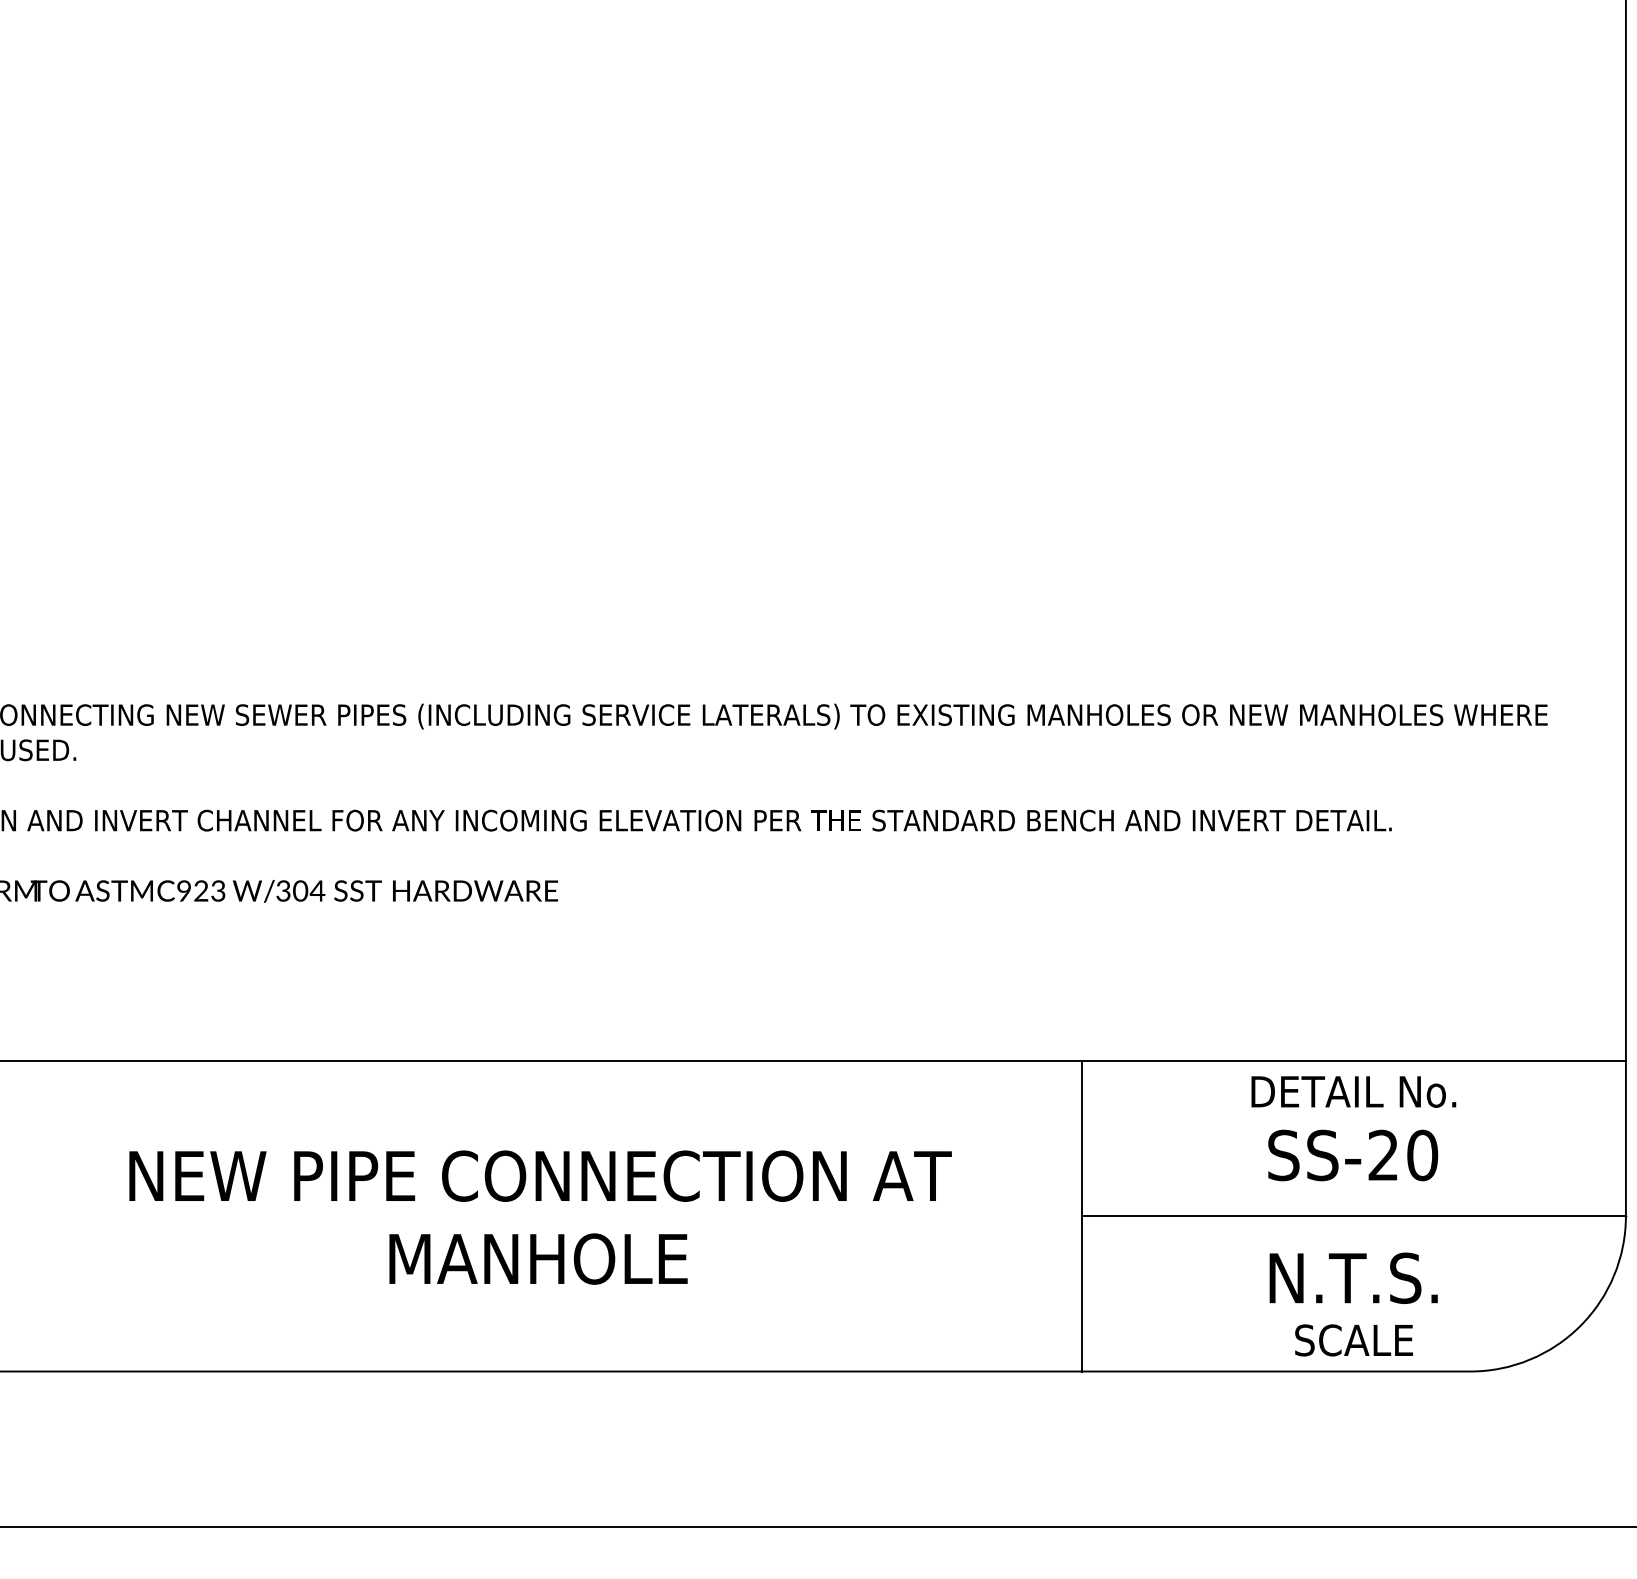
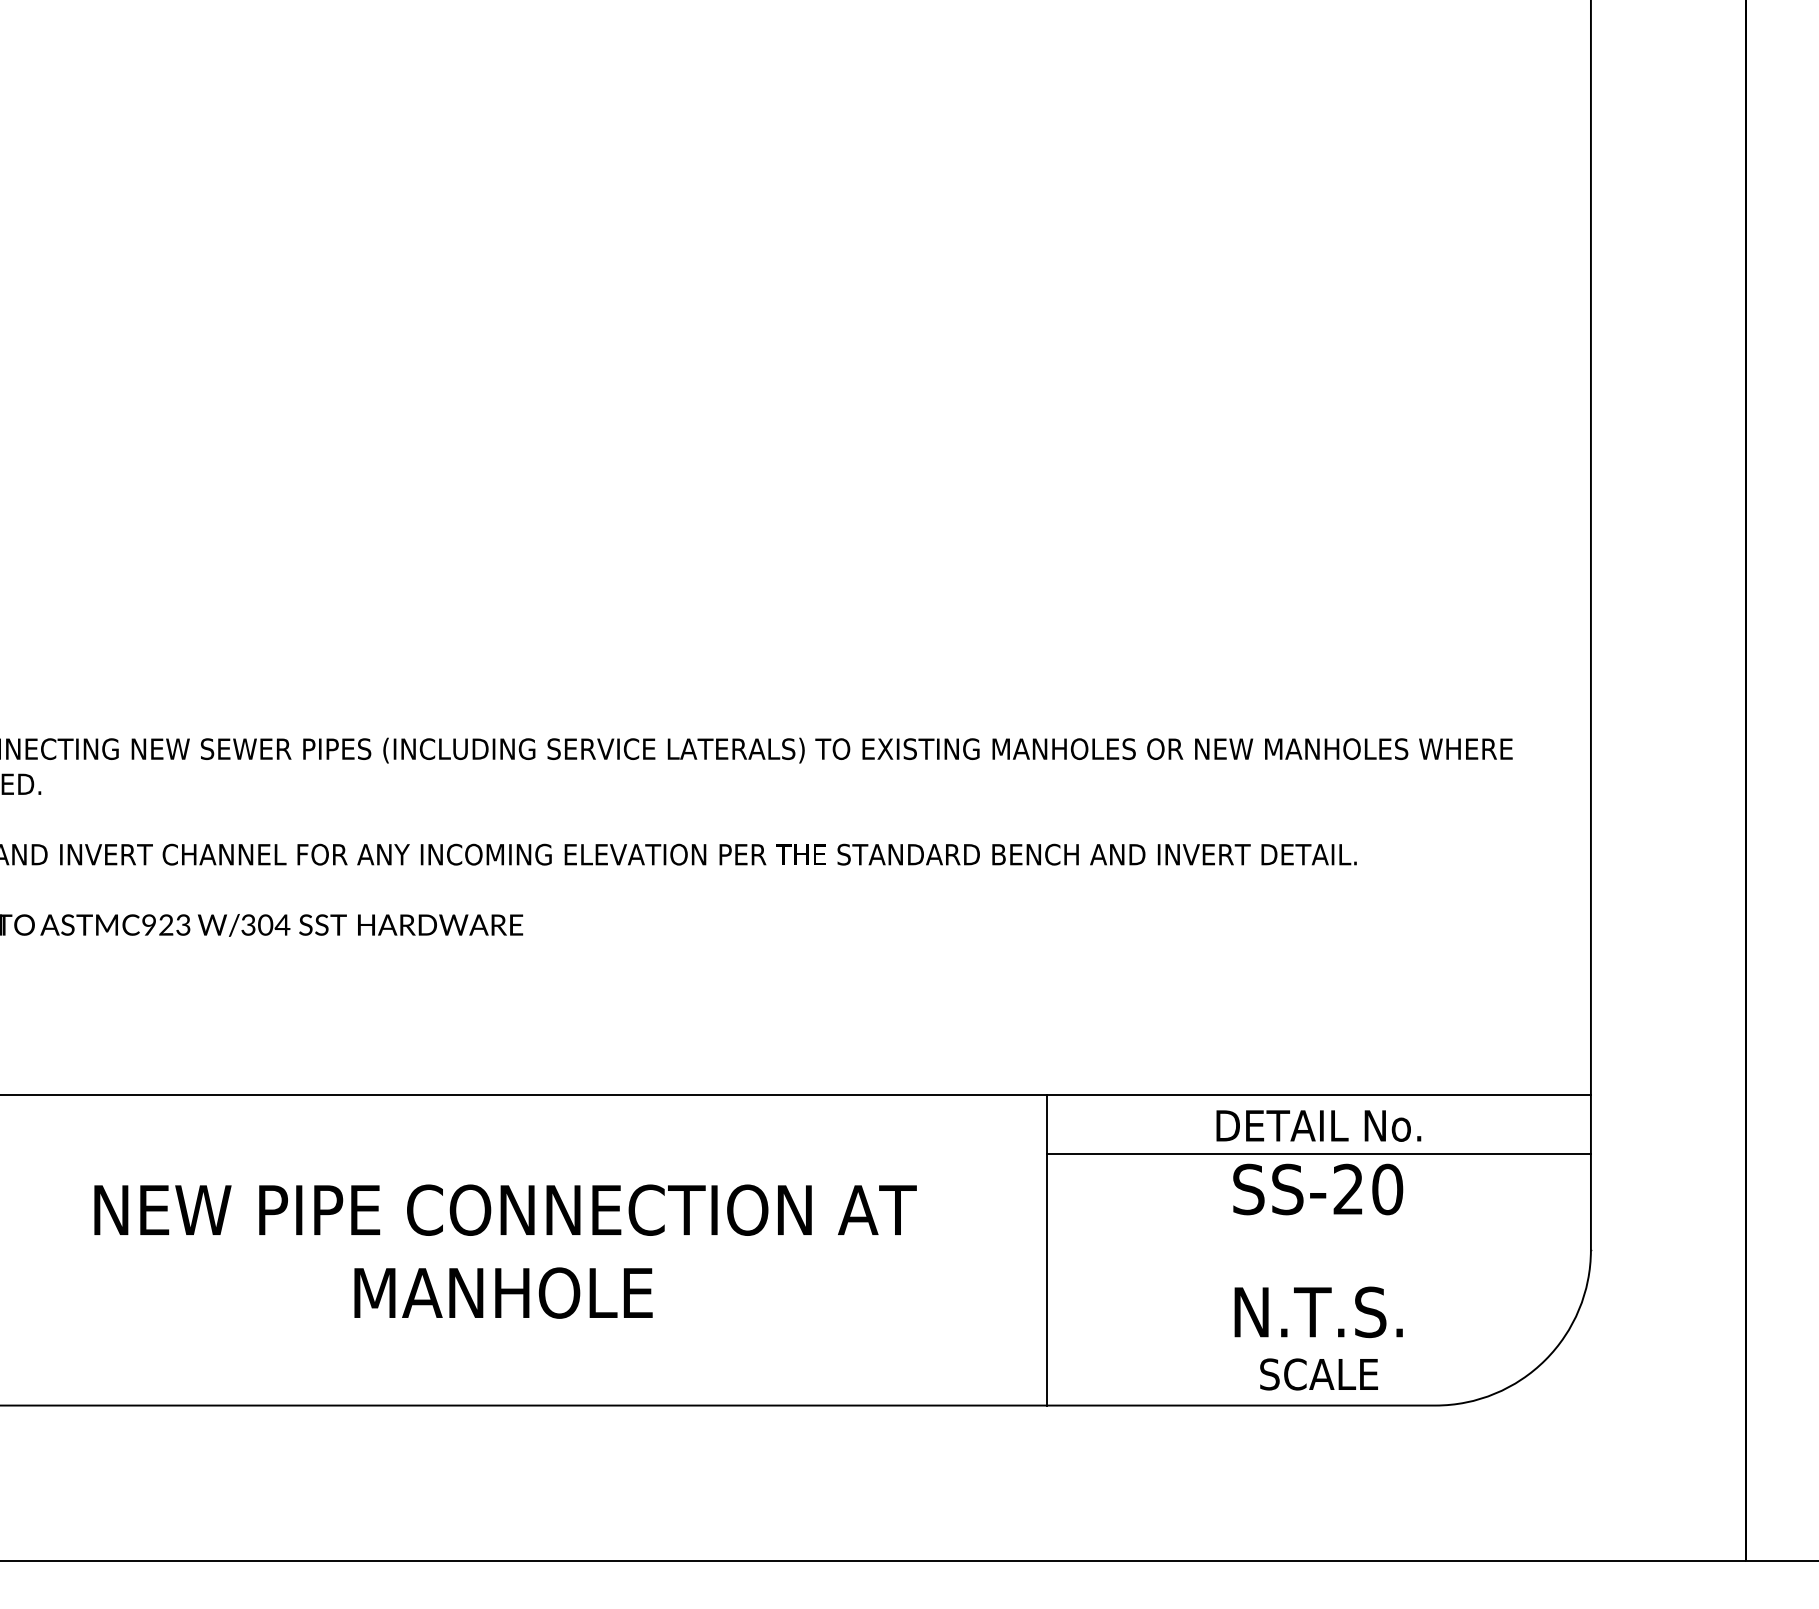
line: (1353, 1216) -> (1318, 1154), moved

